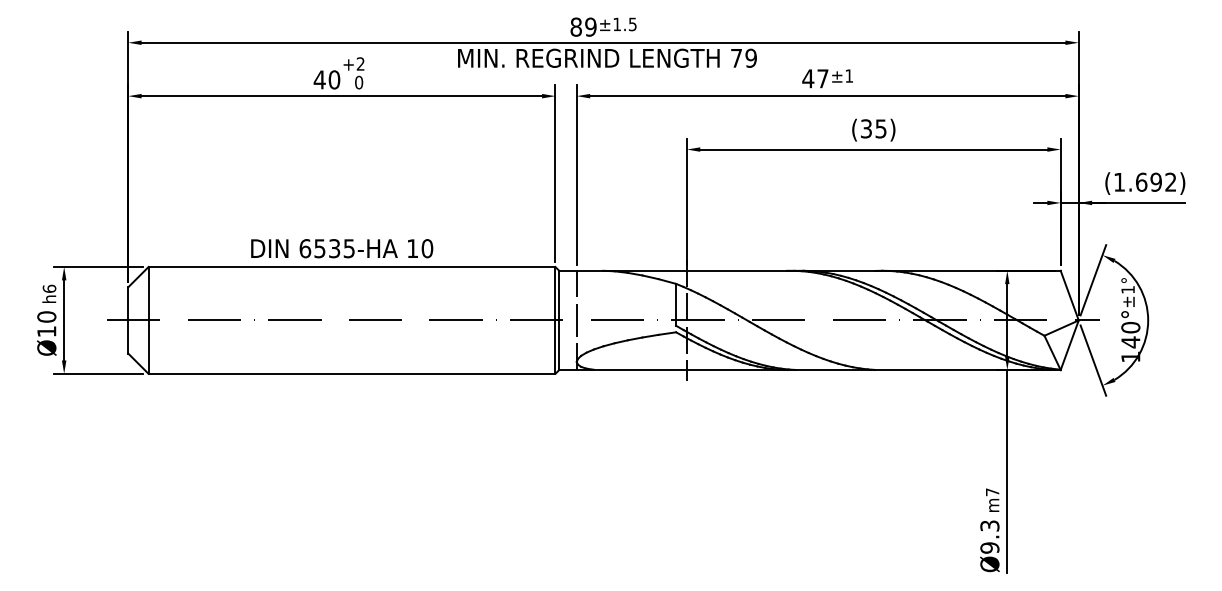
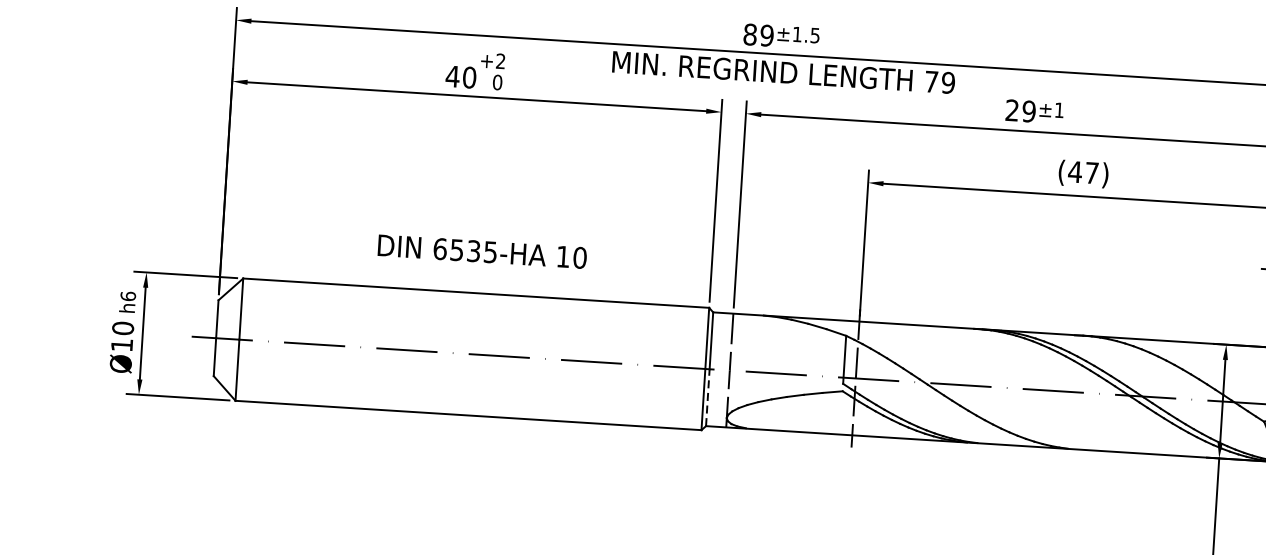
text: (815, 78) -> (1020, 110), 47 -> 29
text: (873, 128) -> (1083, 172), (35) -> (47)
text: (342, 248) -> (482, 251), moved
line: (559, 345) -> (708, 397), solid -> dashed

